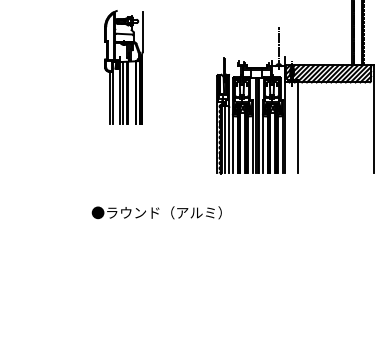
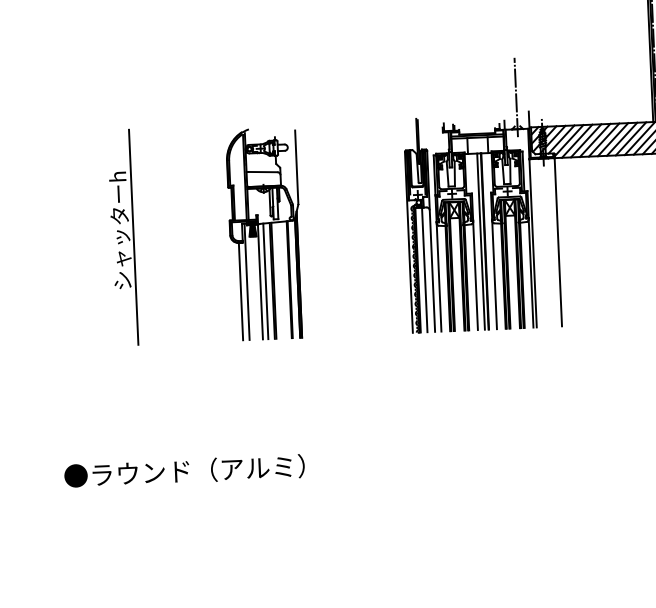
part: (123, 67) -> (264, 233), moved
part: (63, 114) -> (123, 236), added
text: (156, 212) -> (183, 470), moved

